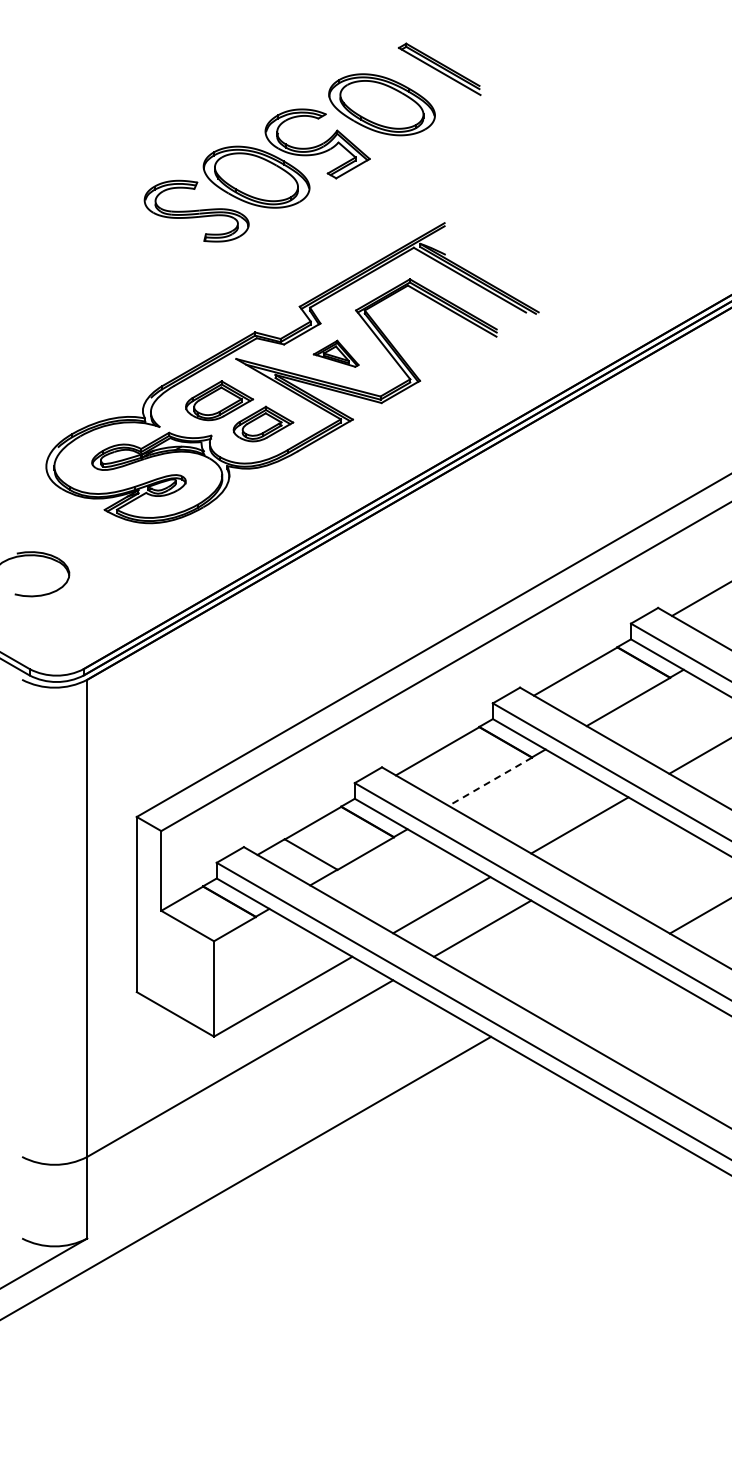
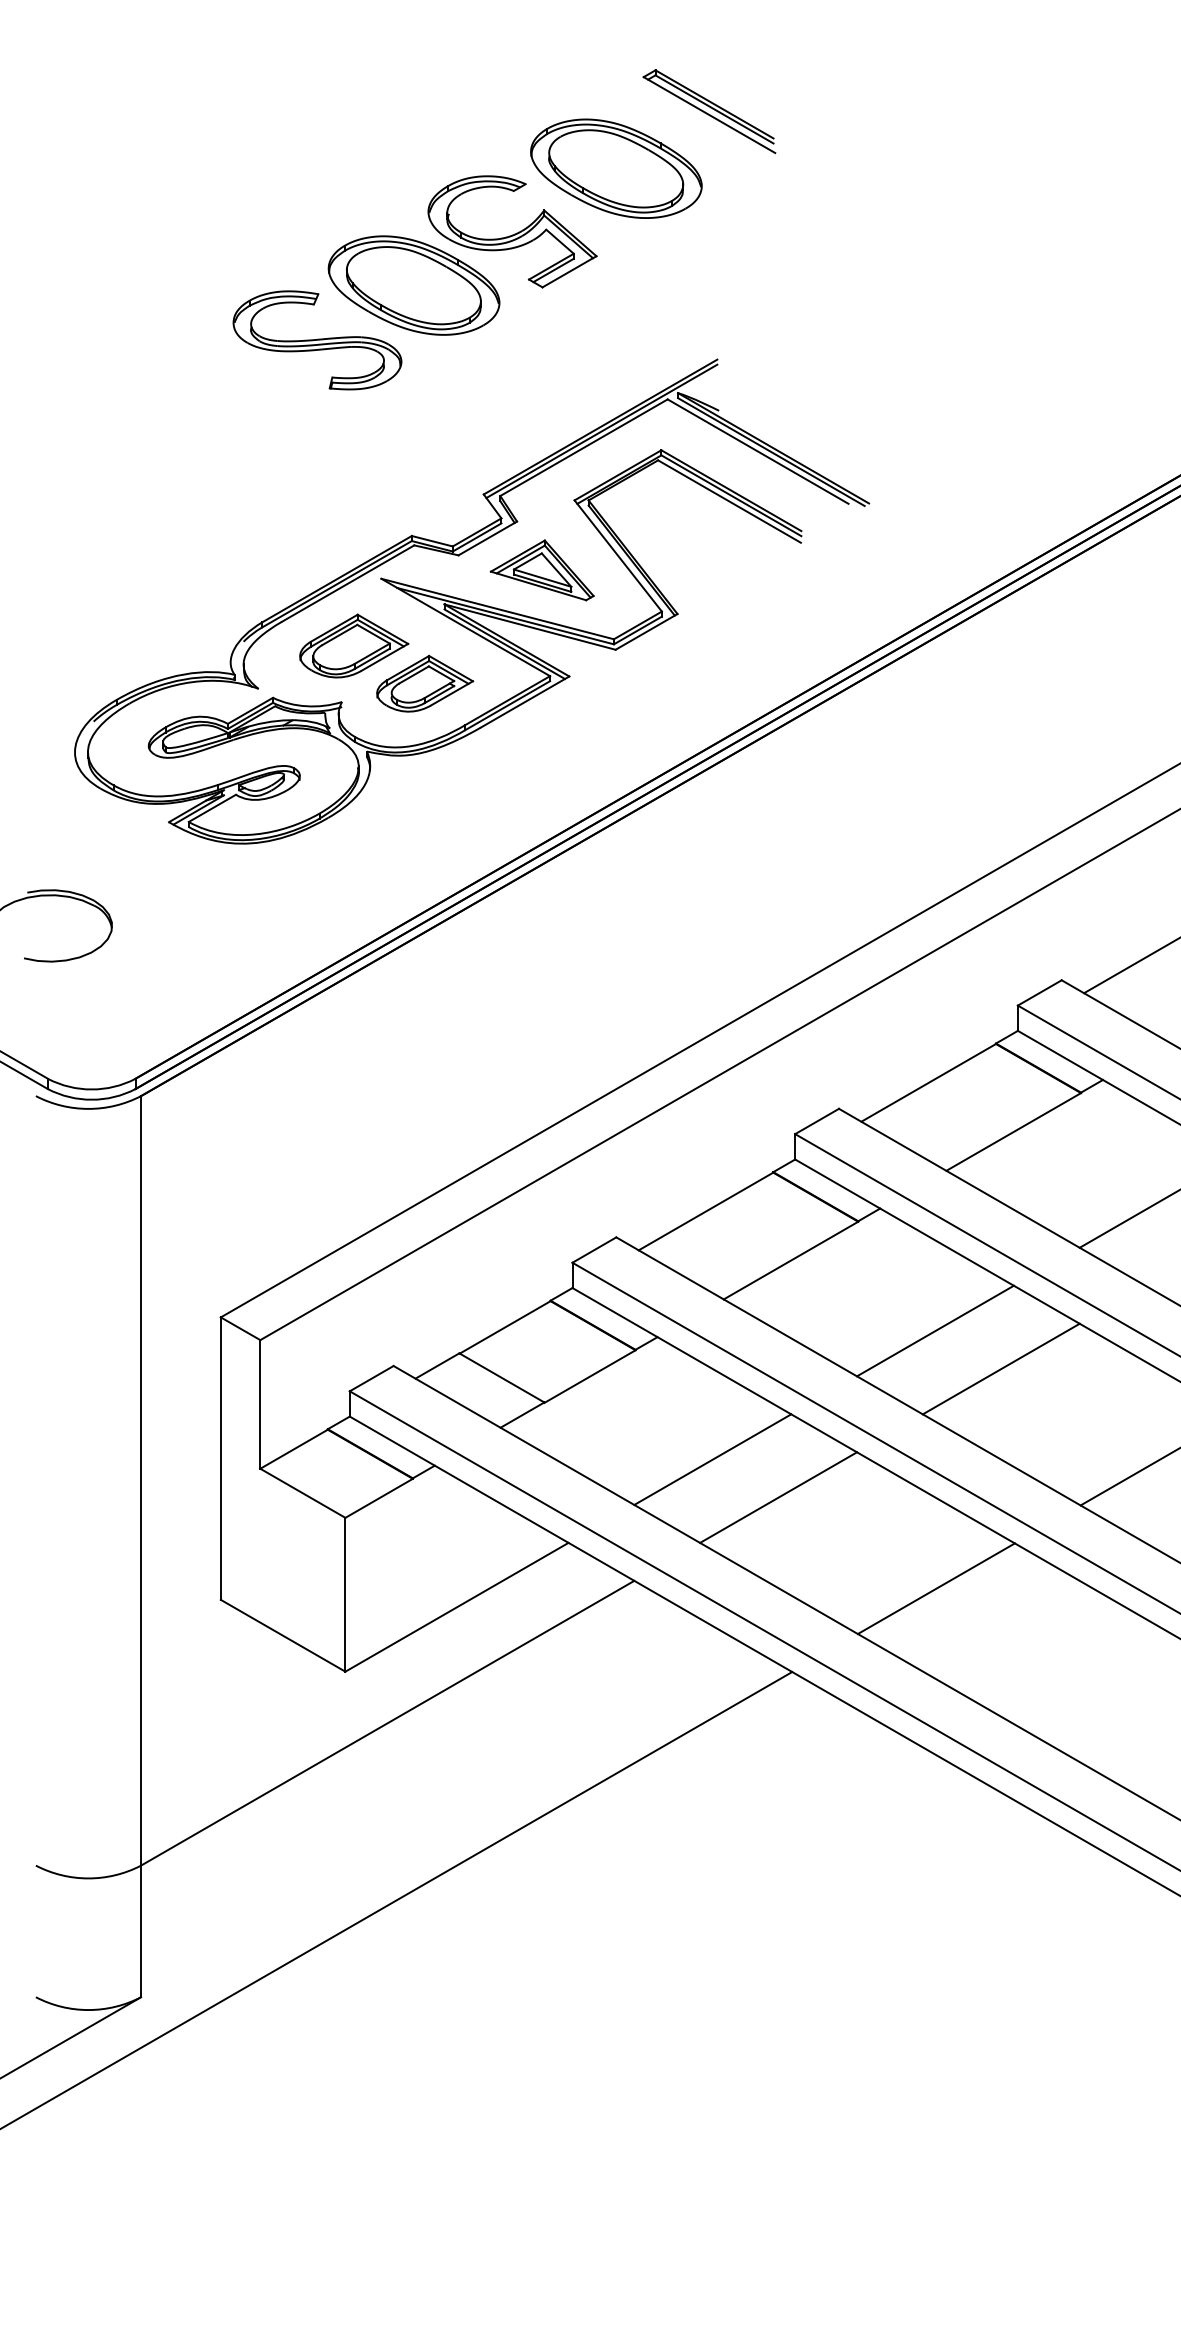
part: (336, 353) -> (542, 569), size x1.43
line: (489, 782) -> (789, 1261), dashed -> solid
line: (620, 848) -> (1000, 1368), added
line: (580, 985) -> (936, 1589), added

